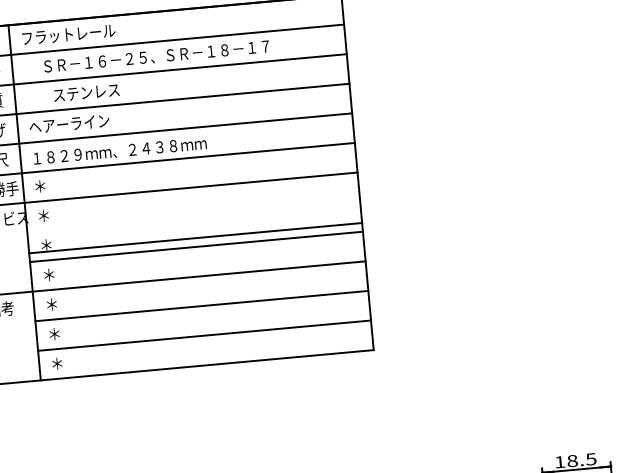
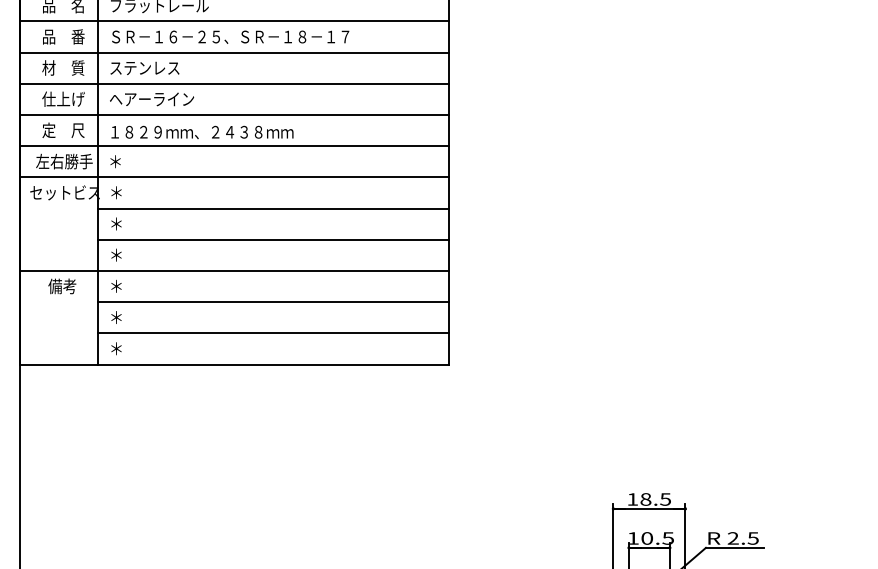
text: (156, 56) -> (230, 36), moved
text: (86, 92) -> (144, 67), moved
line: (195, 238) -> (272, 208), moved

